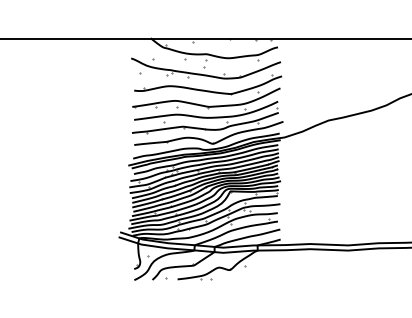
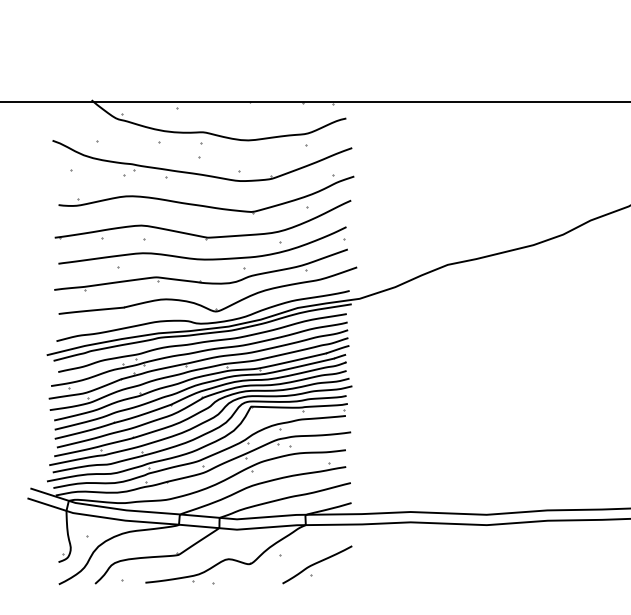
part: (263, 270) -> (317, 564), added

